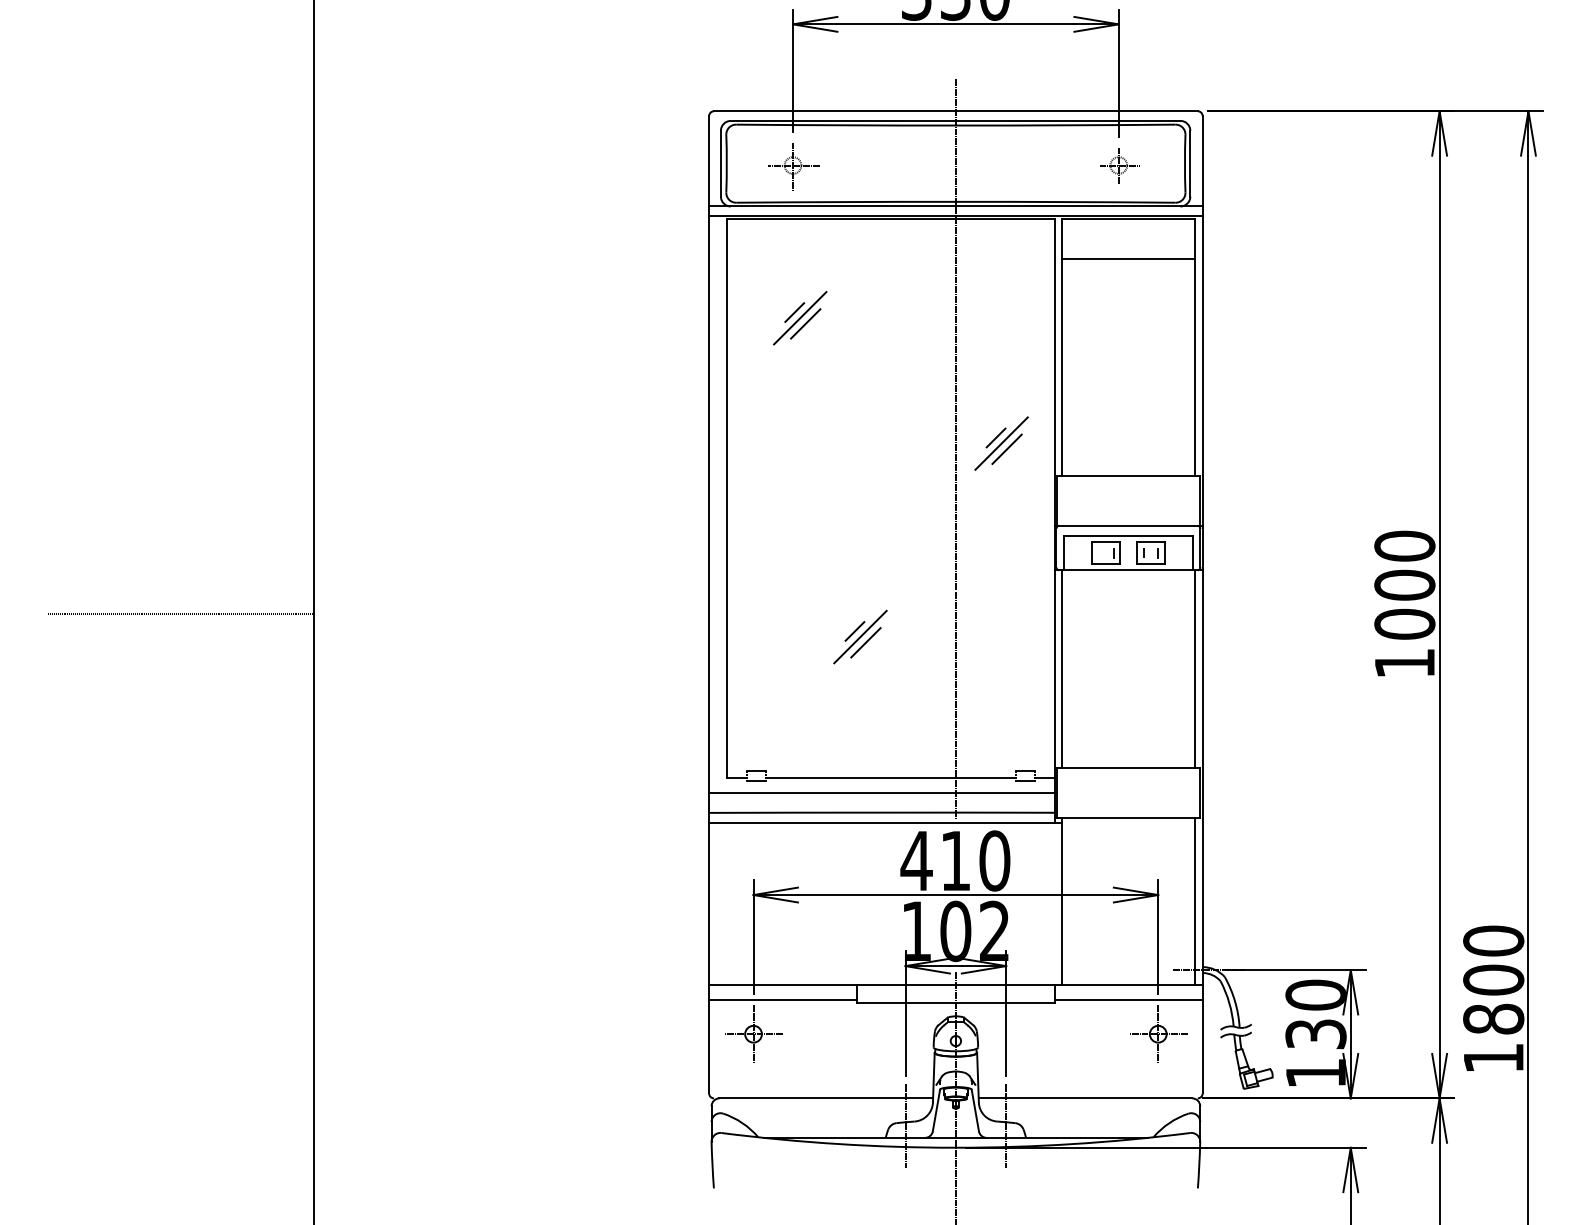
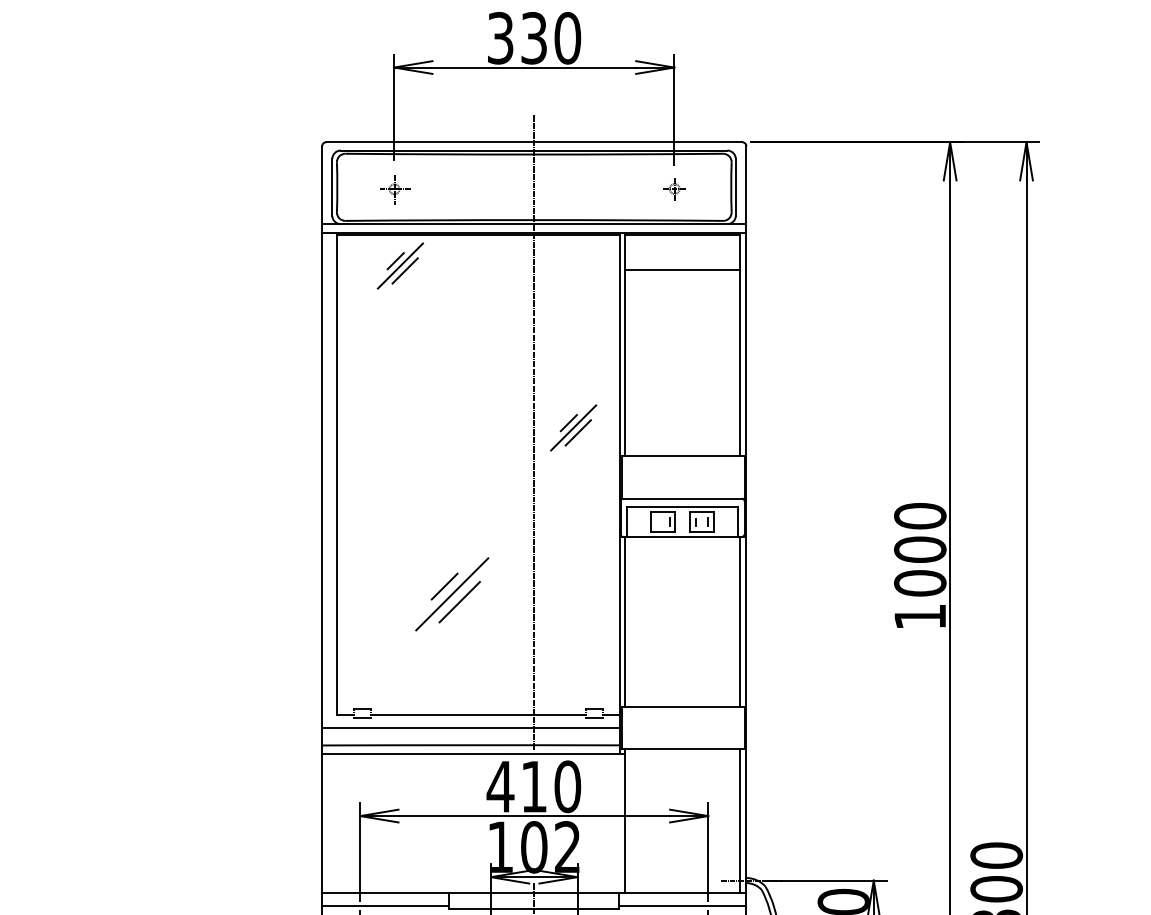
part: (1119, 165) -> (674, 188), size x0.7
part: (793, 166) -> (394, 189), size x0.7
part: (800, 318) -> (400, 266), moved
part: (860, 636) -> (452, 593), size x1.6

